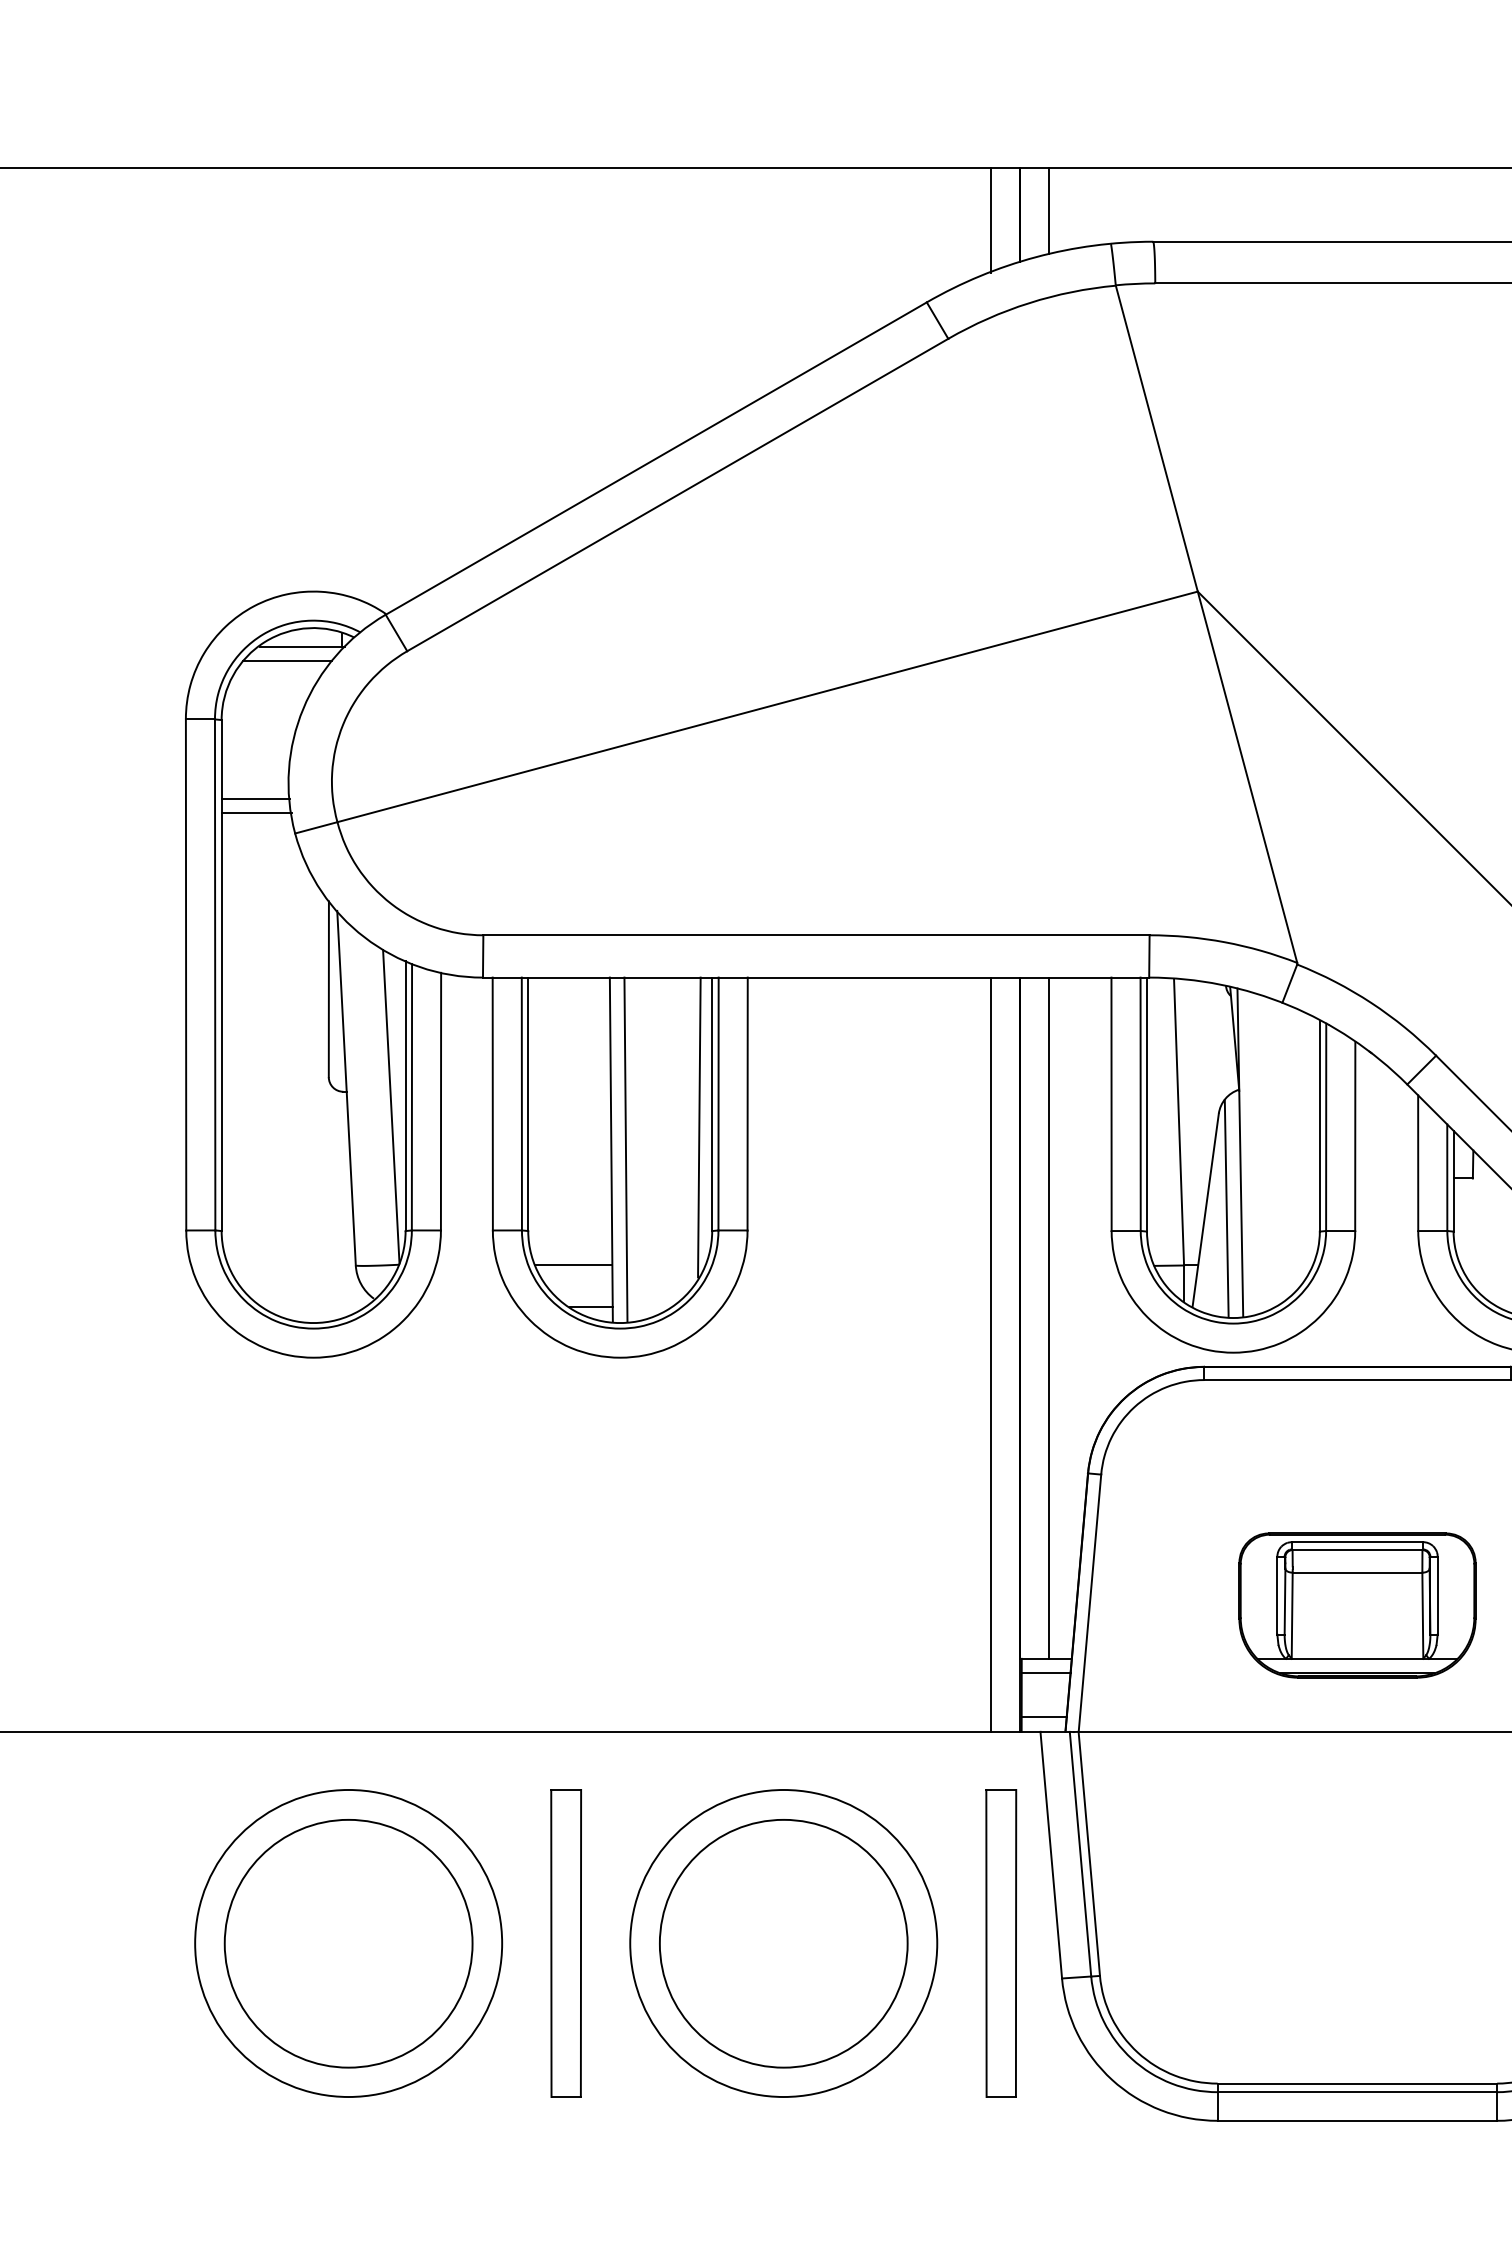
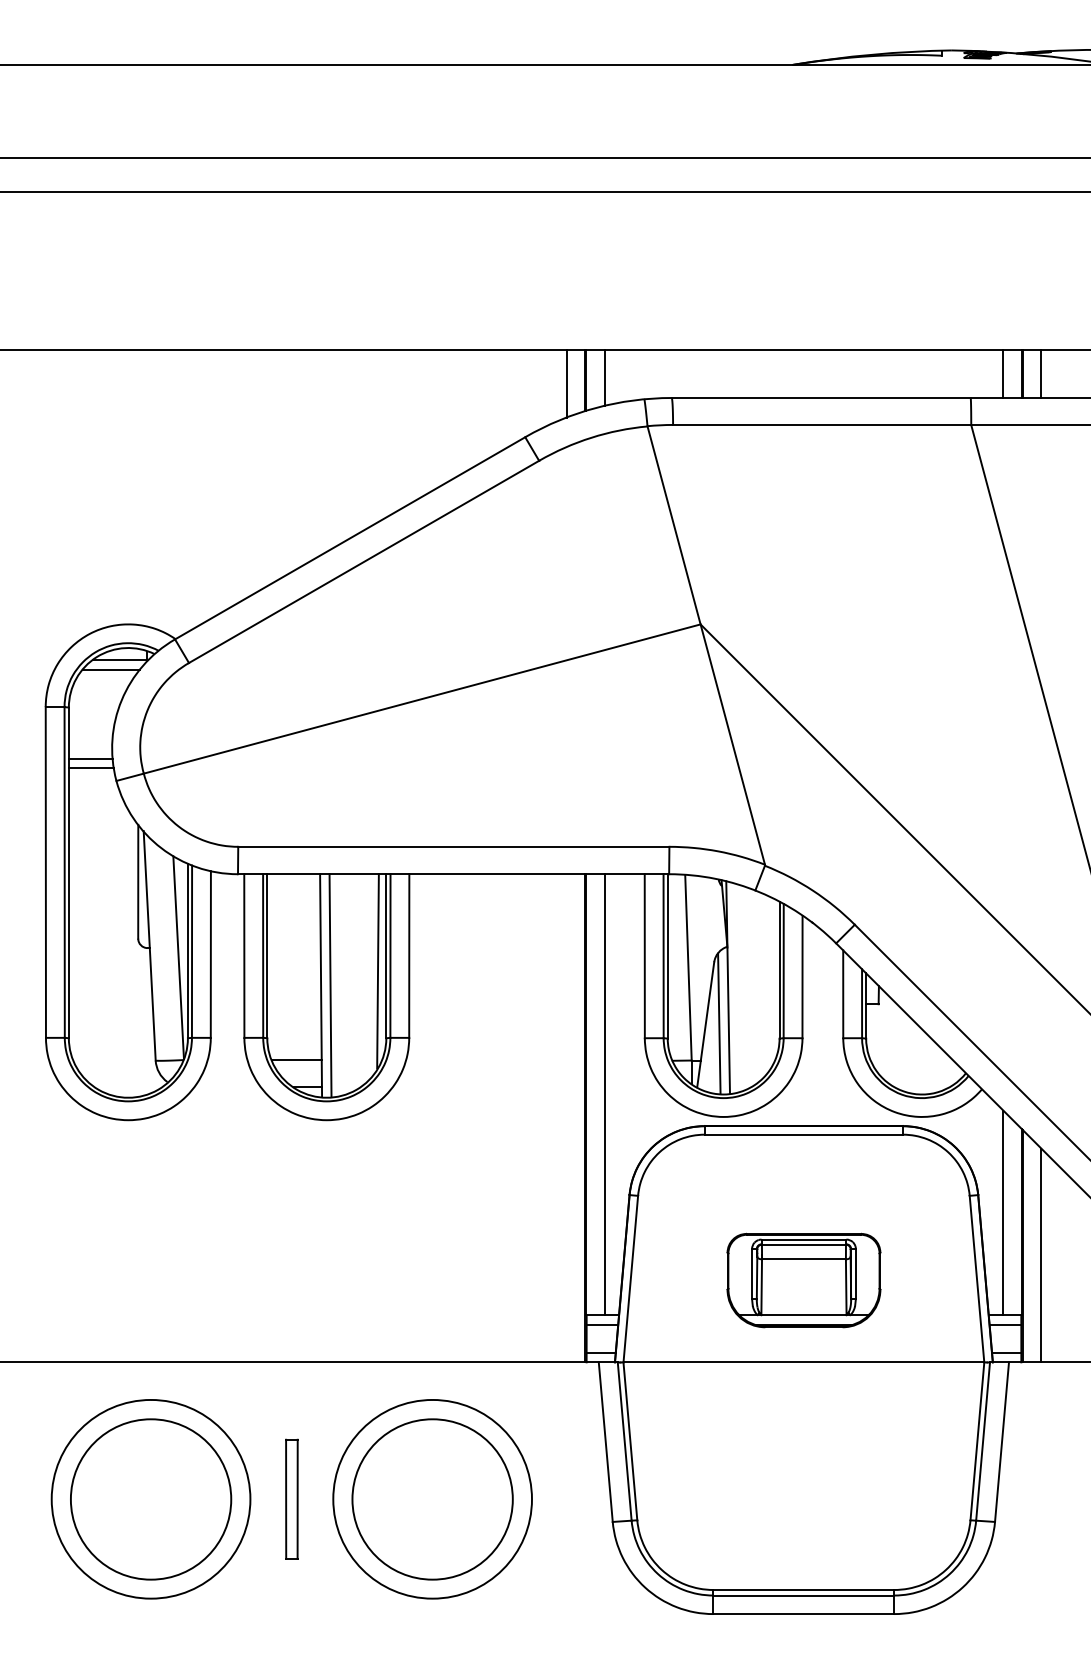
line: (990, 1355) -> (566, 1118), removed
part: (565, 1943) -> (291, 1499), size x0.6
part: (999, 1943) -> (572, 1499), removed

